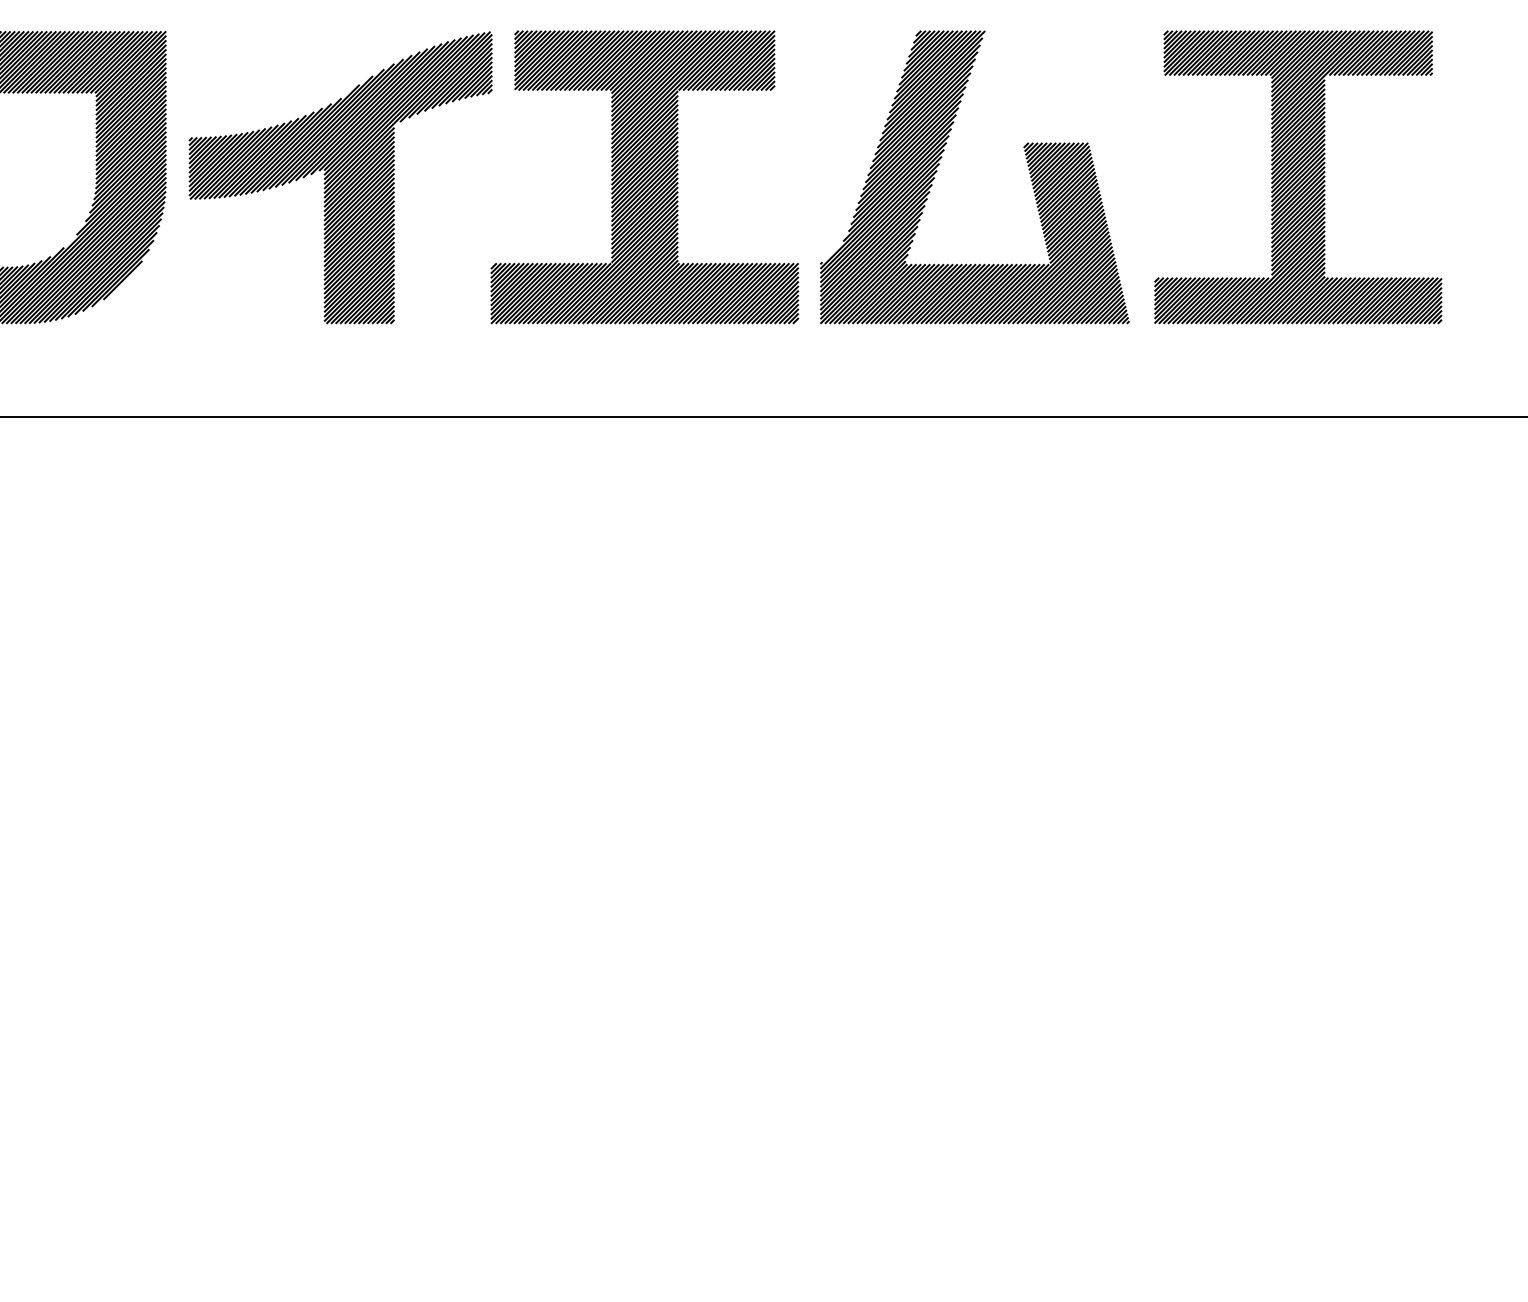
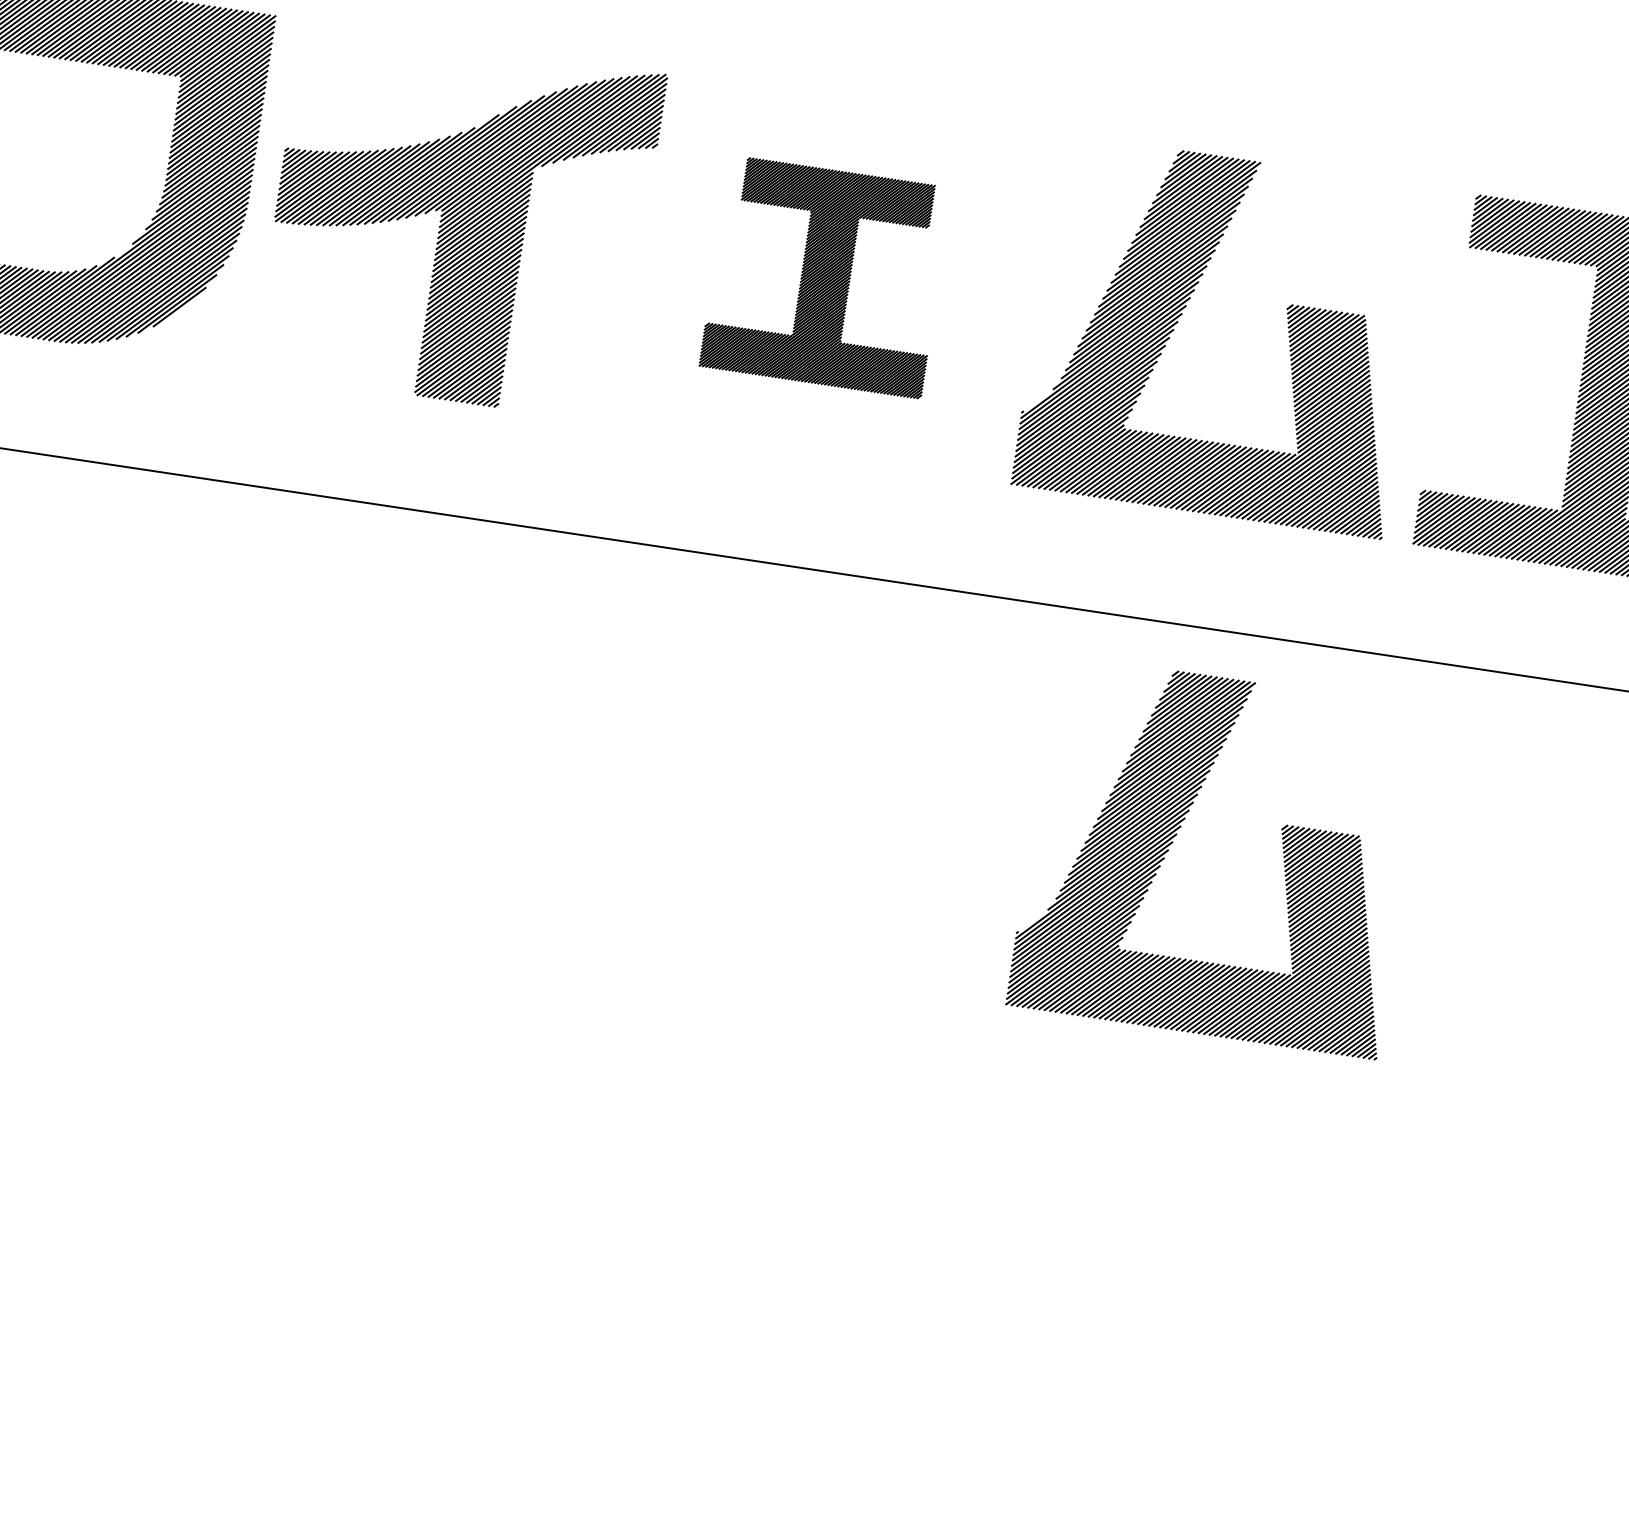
part: (644, 177) -> (825, 277), size x0.6
part: (998, 588) -> (1177, 834), added

